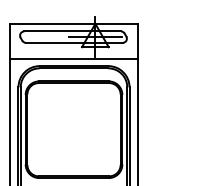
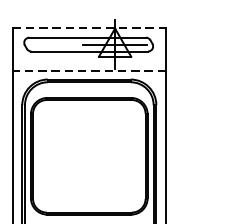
line: (74, 23) -> (89, 28), solid -> dashed
line: (74, 59) -> (89, 71), solid -> dashed

